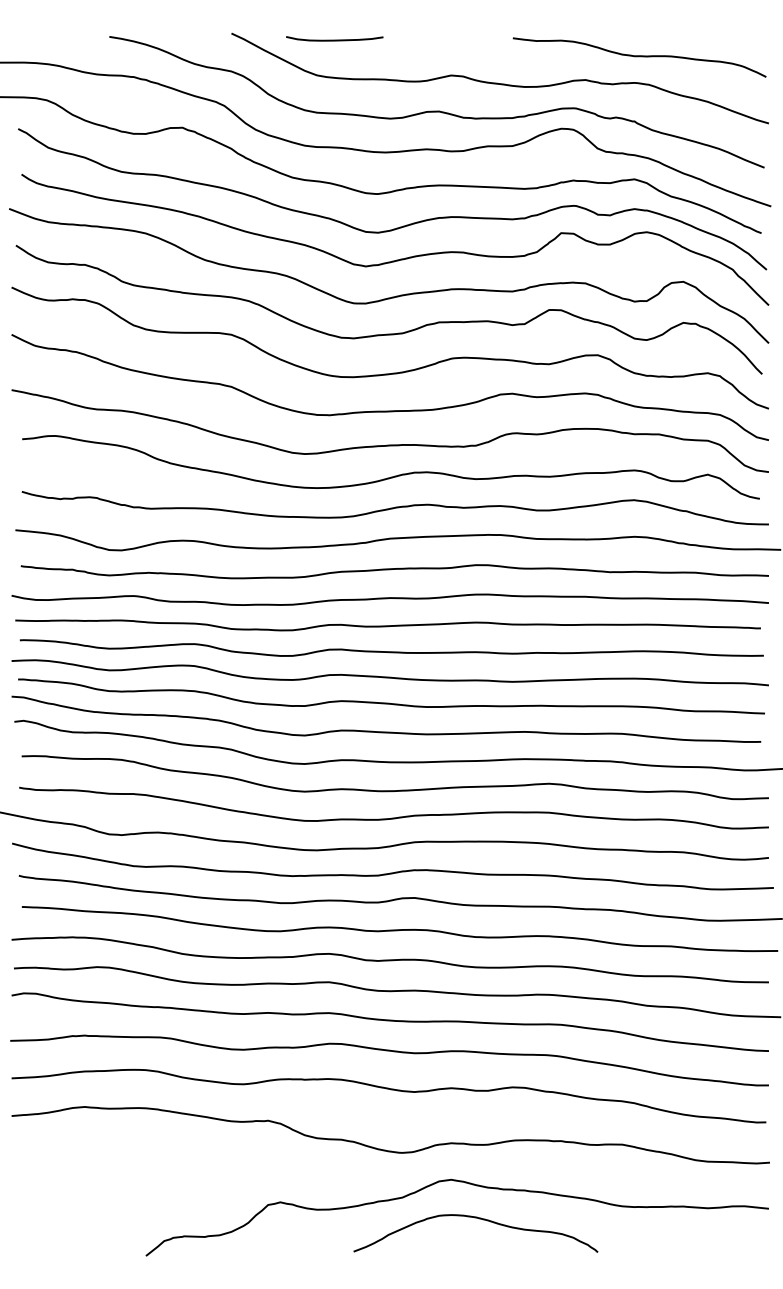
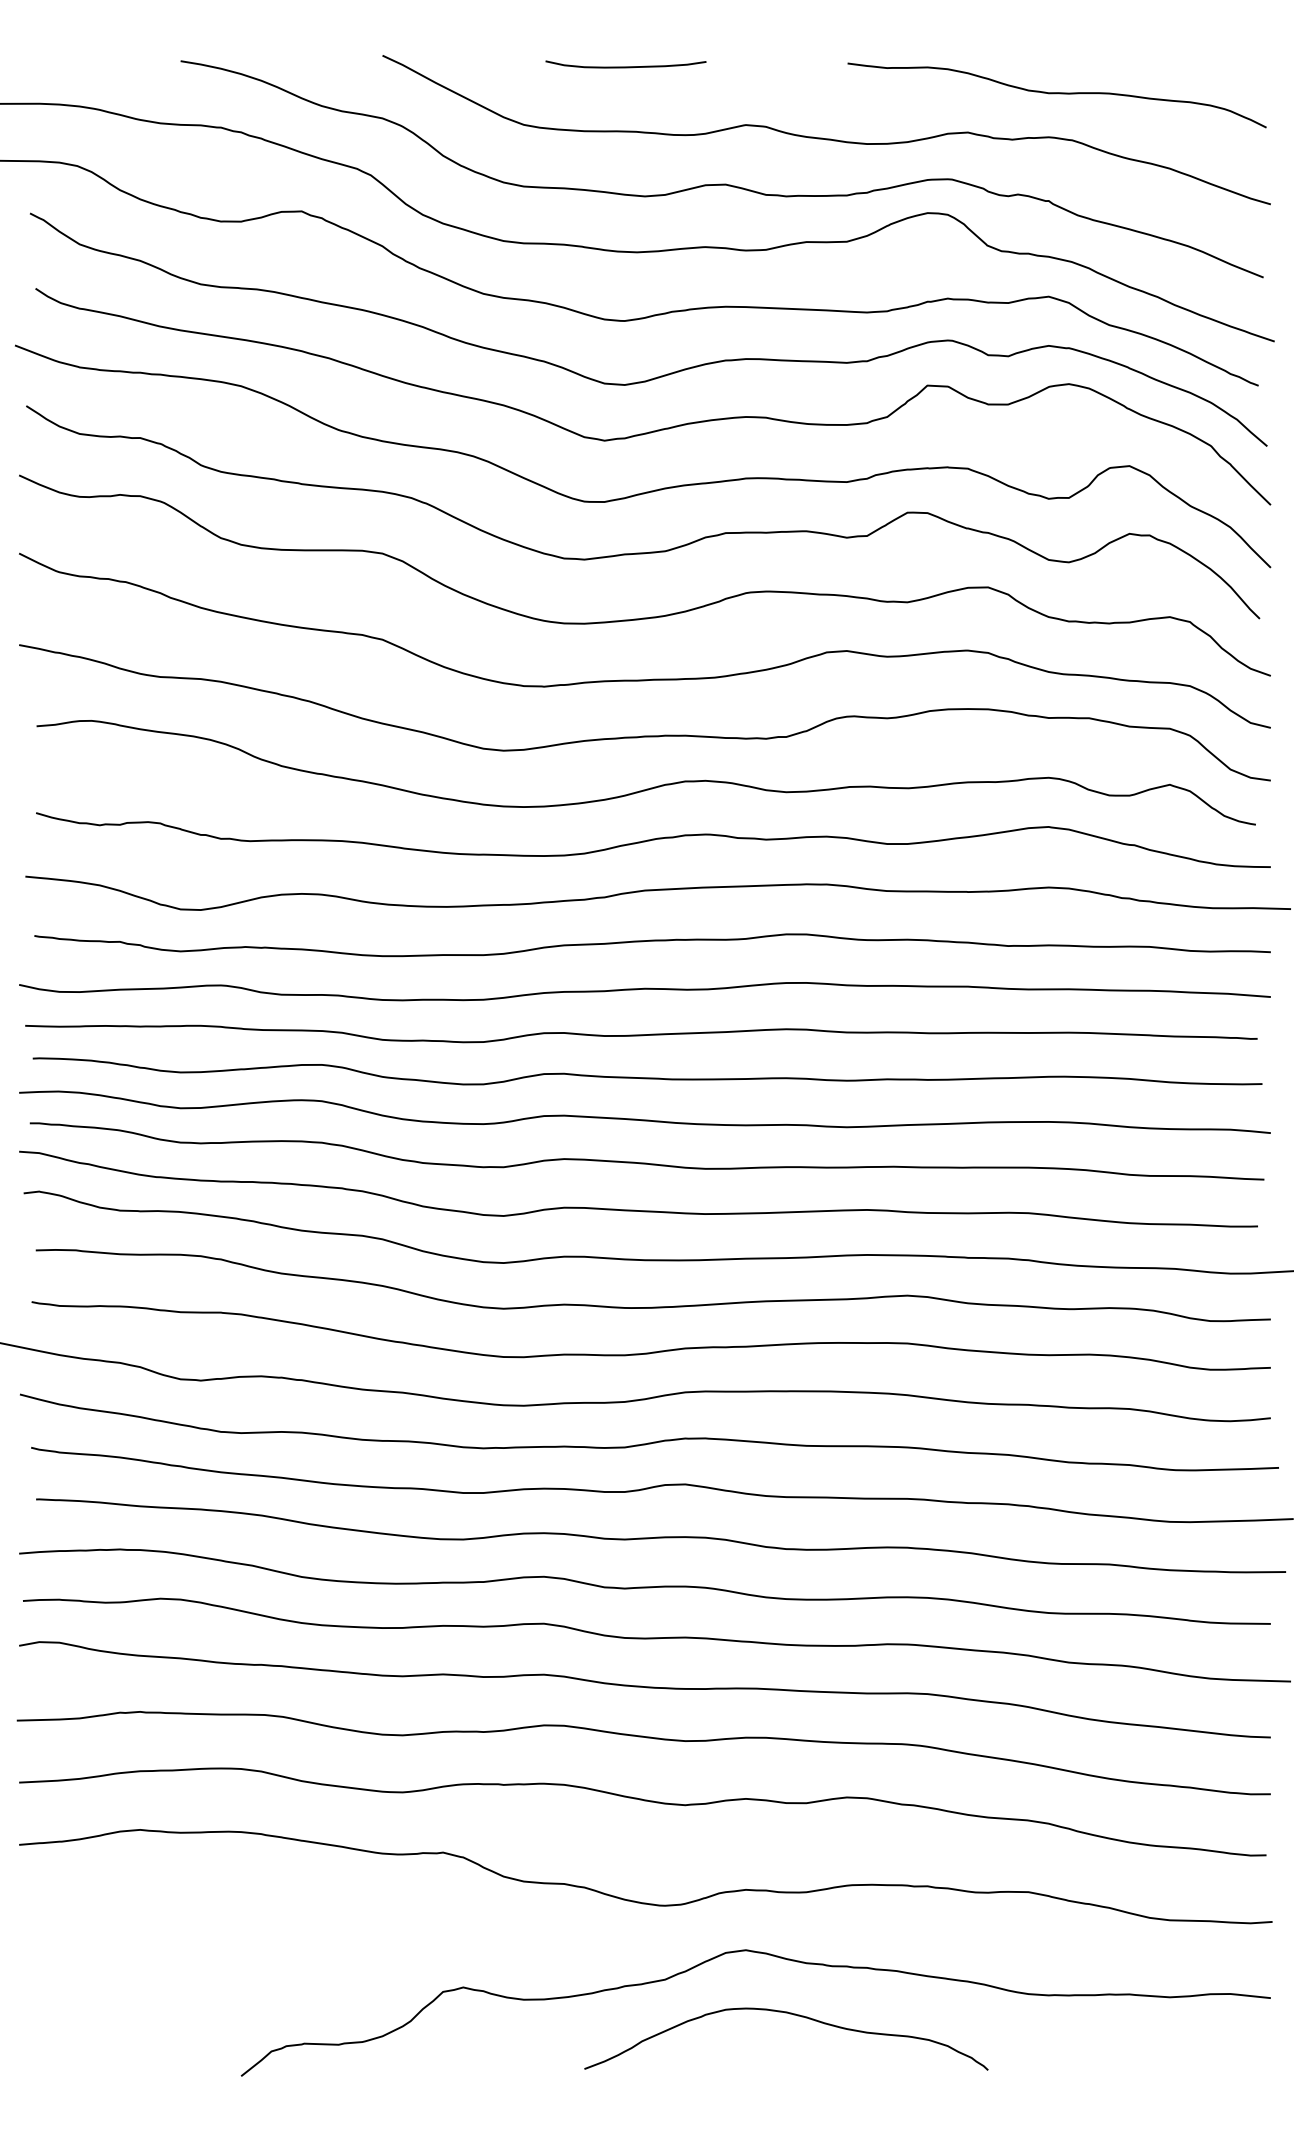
curve: (334, 39) -> (625, 65), moved

